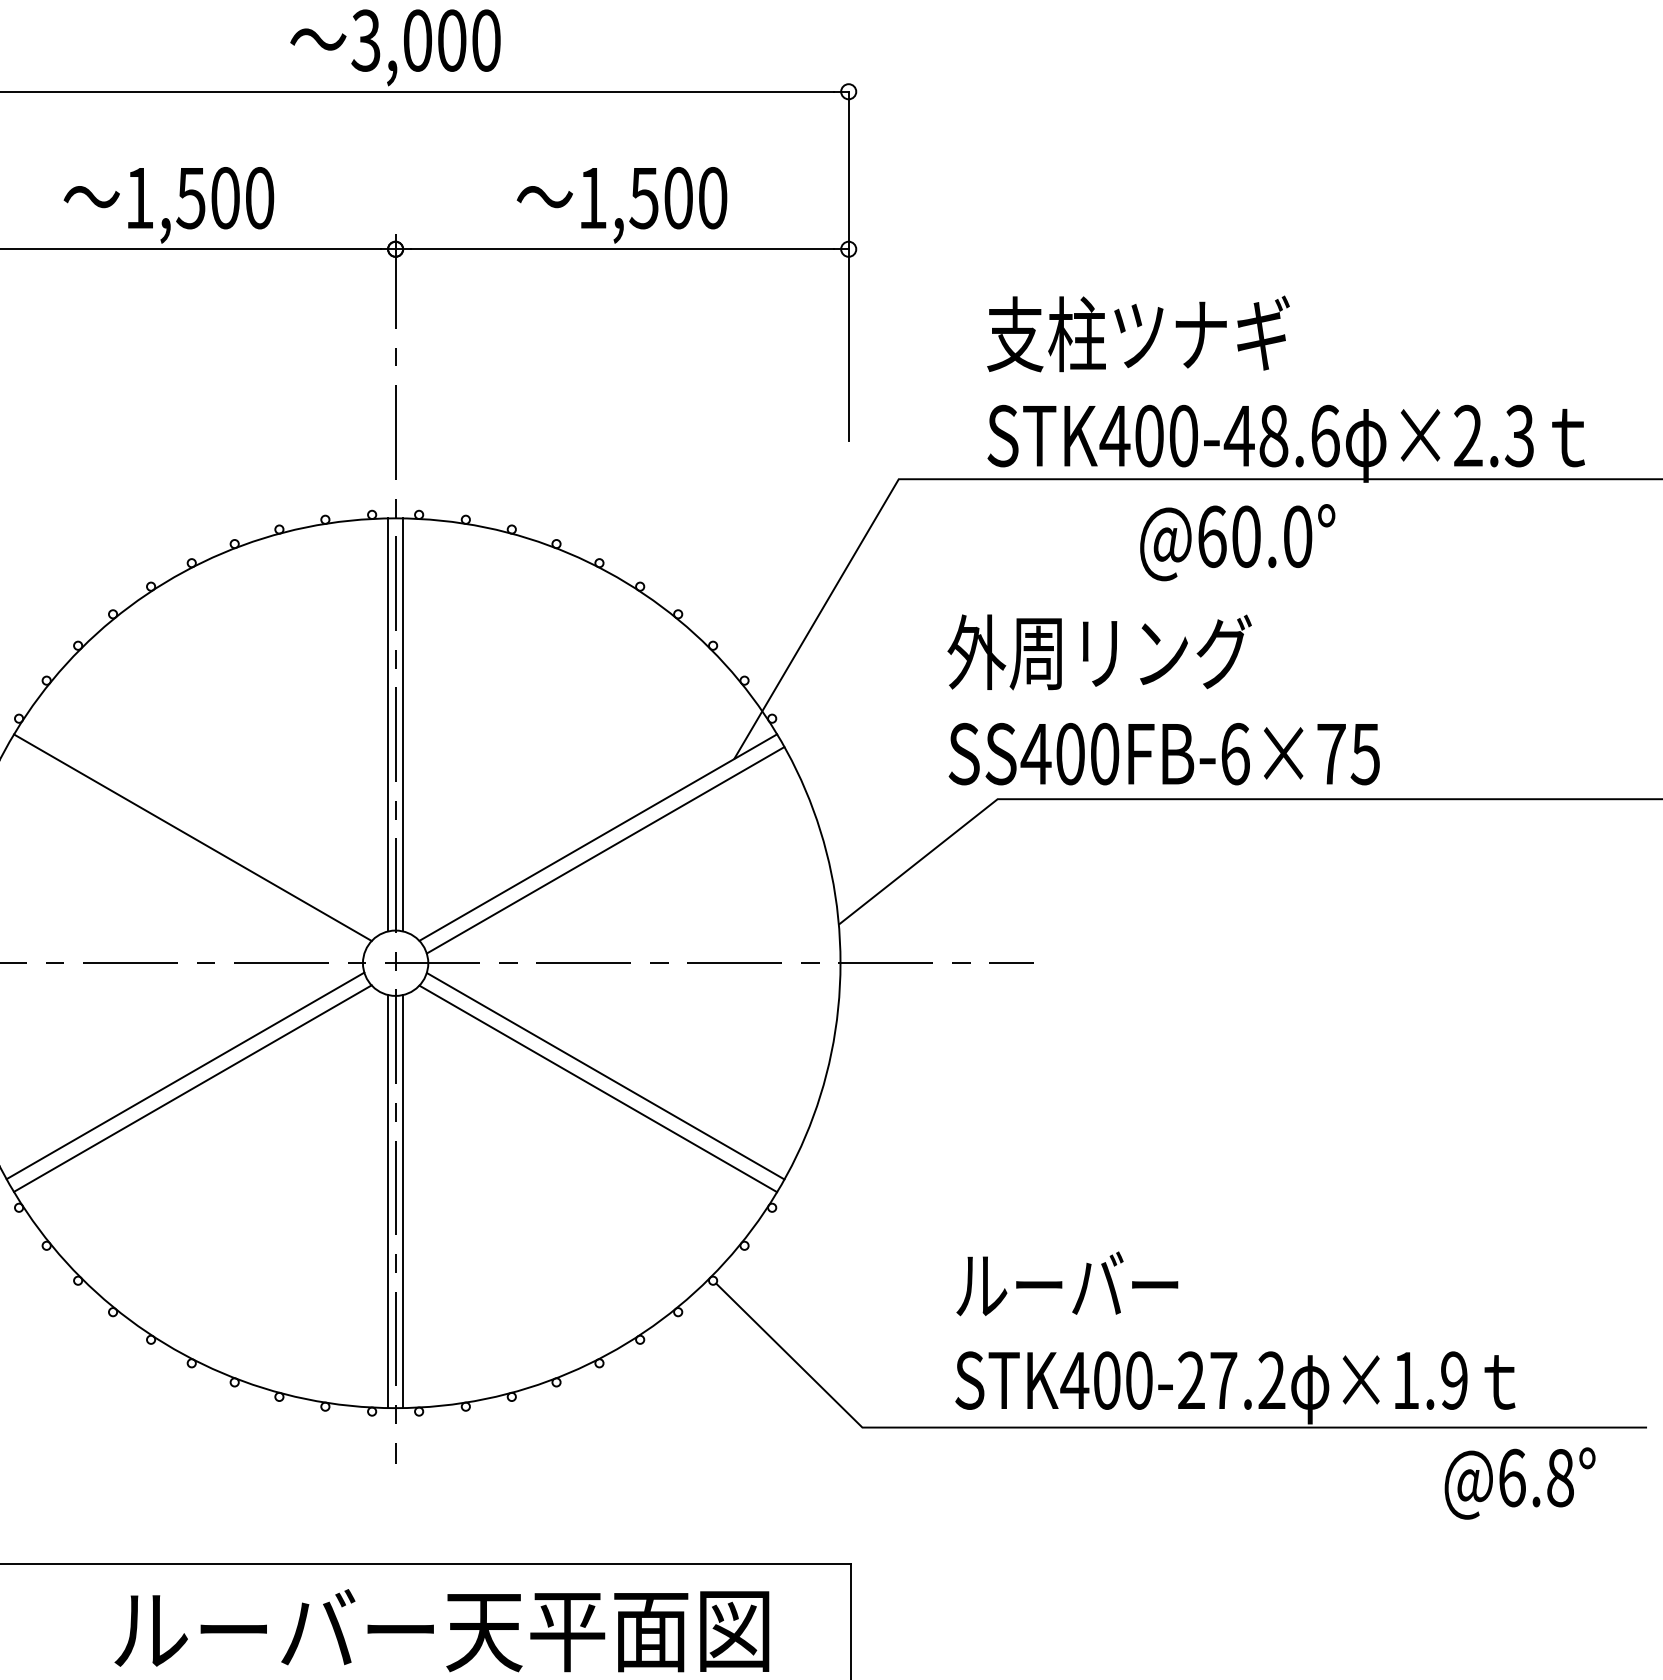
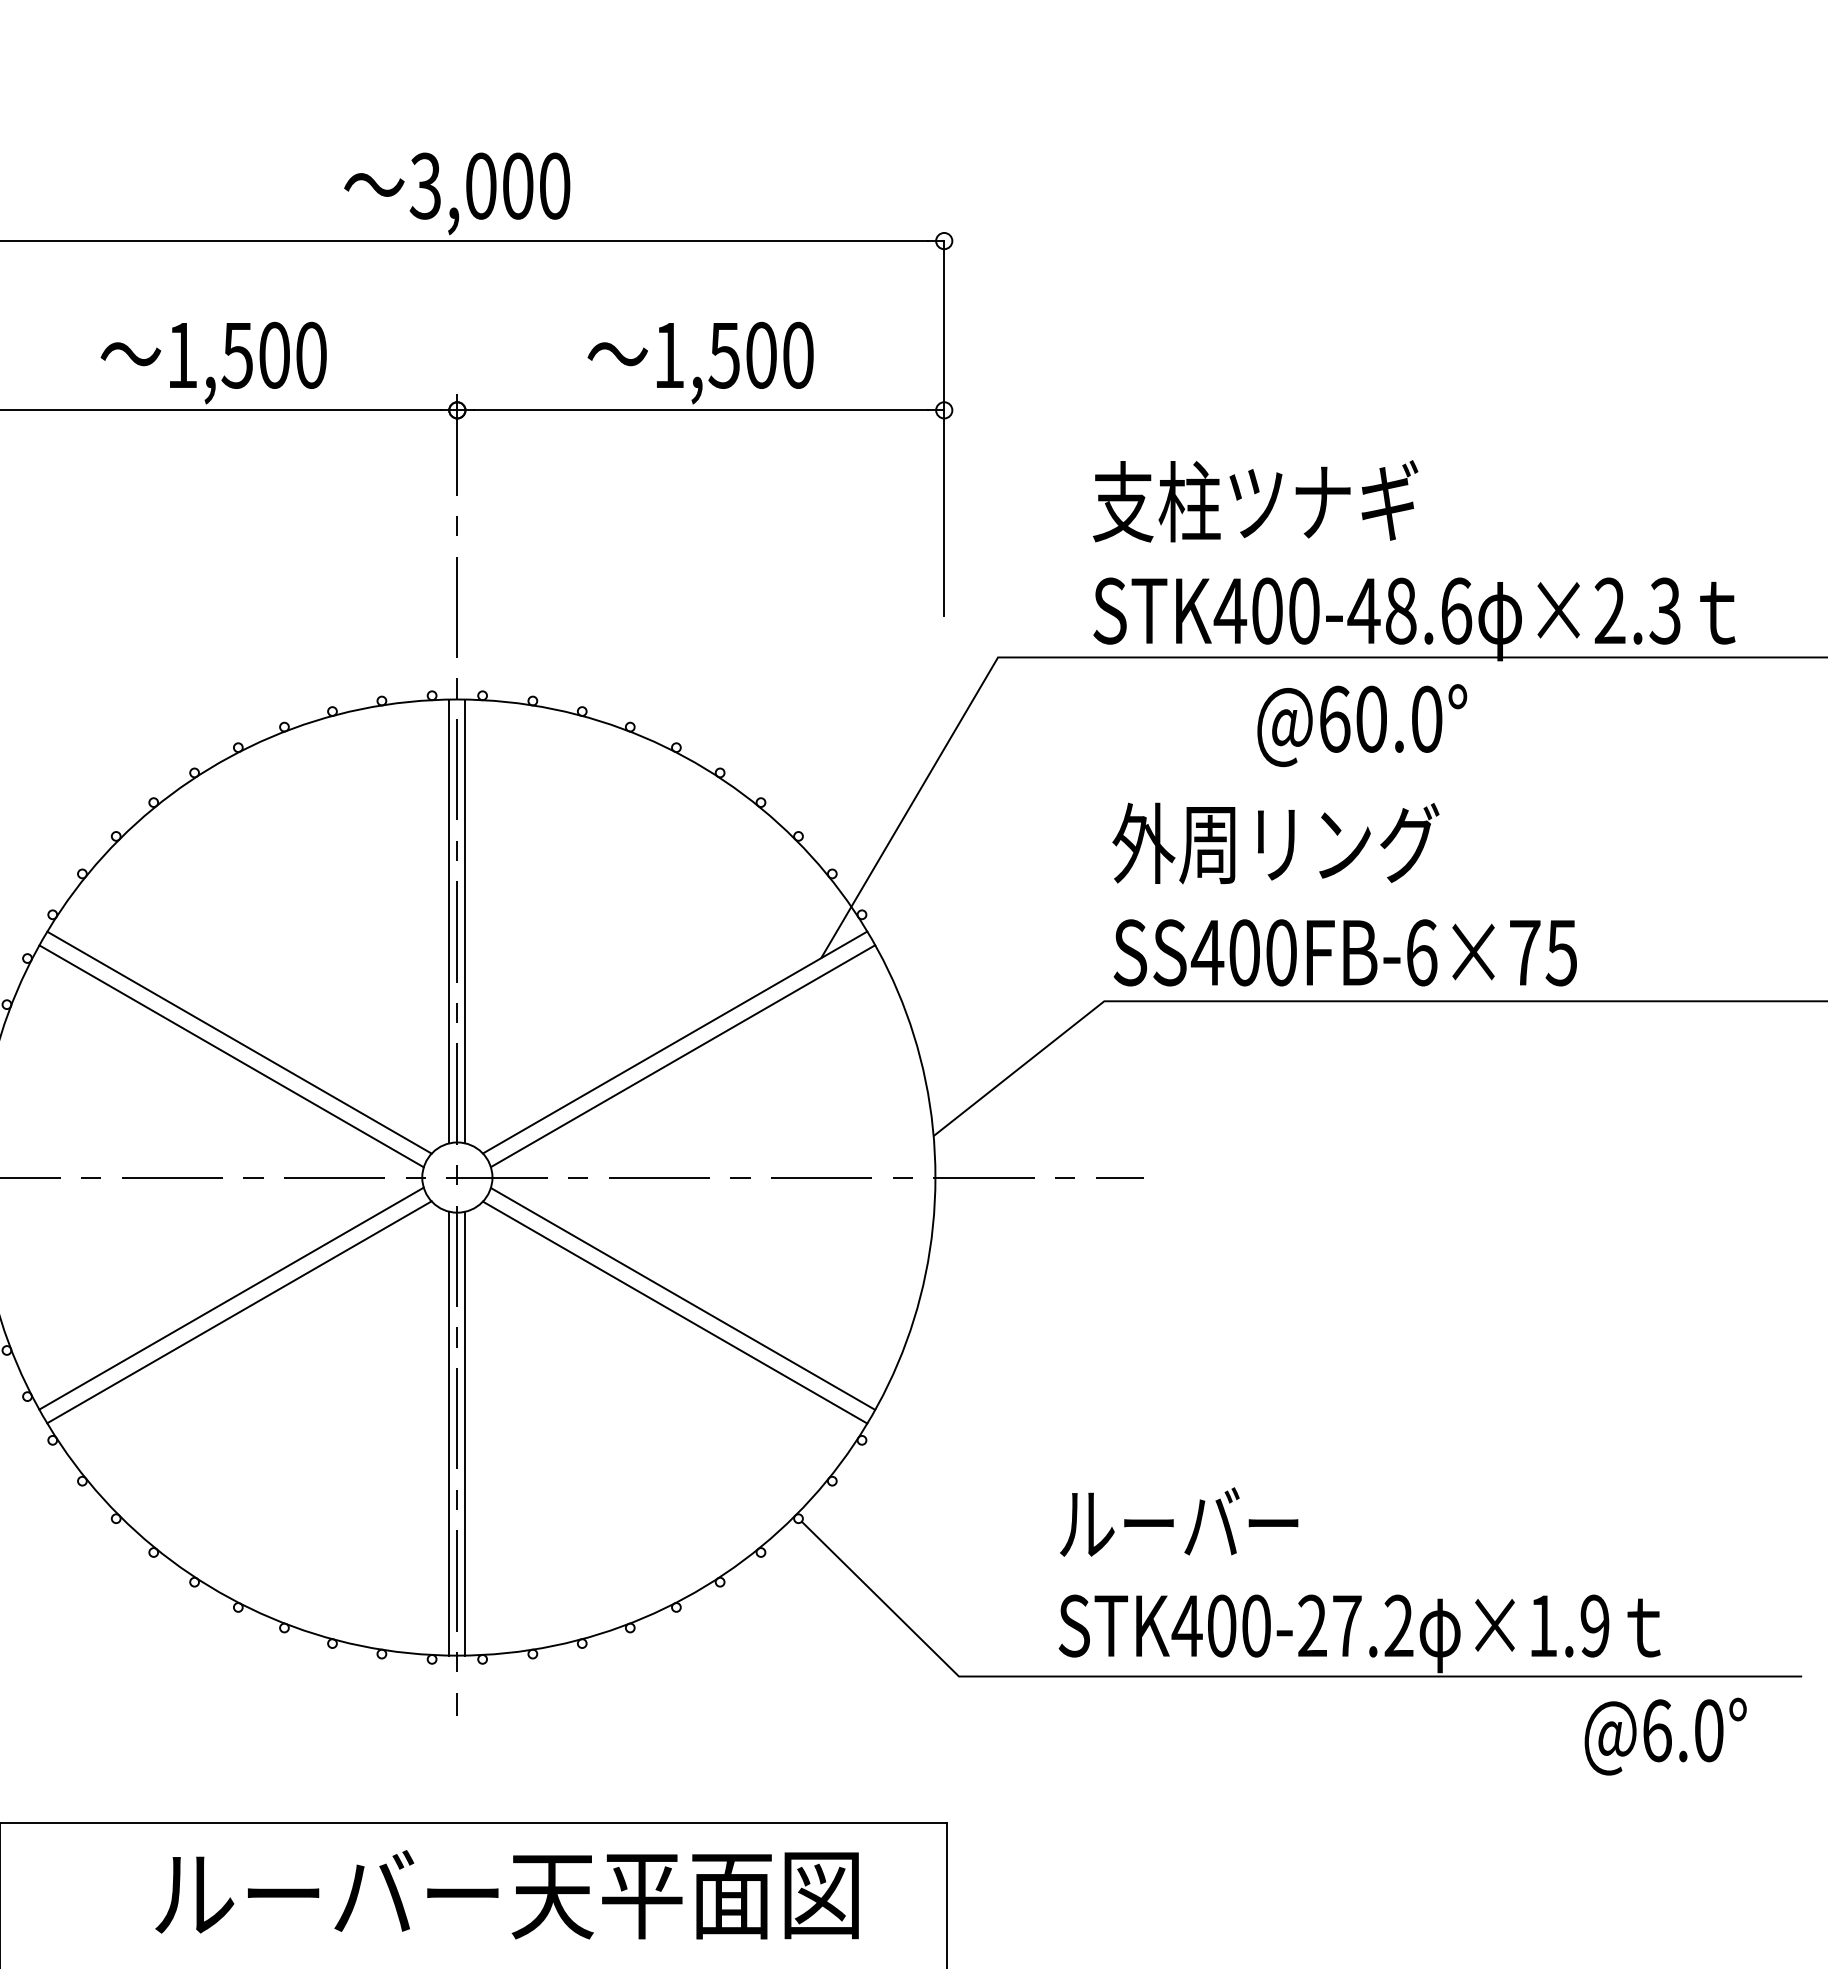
text: (1163, 699) -> (1344, 894), moved
line: (185, 850) -> (231, 1056), added
text: (1559, 1477) -> (1708, 1730), @6.8° -> @6.0°

